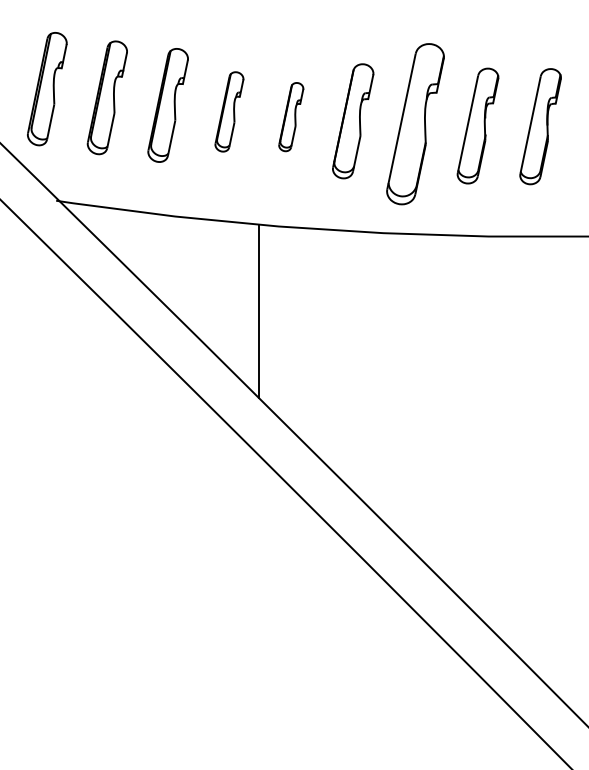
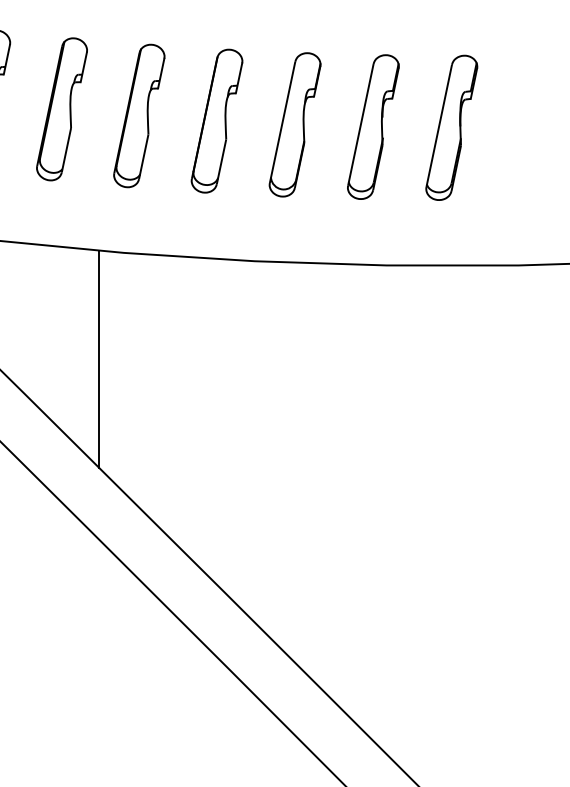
part: (229, 111) -> (62, 108), size x1.43
part: (291, 116) -> (139, 115), size x1.67
part: (415, 124) -> (295, 125), size x0.71

